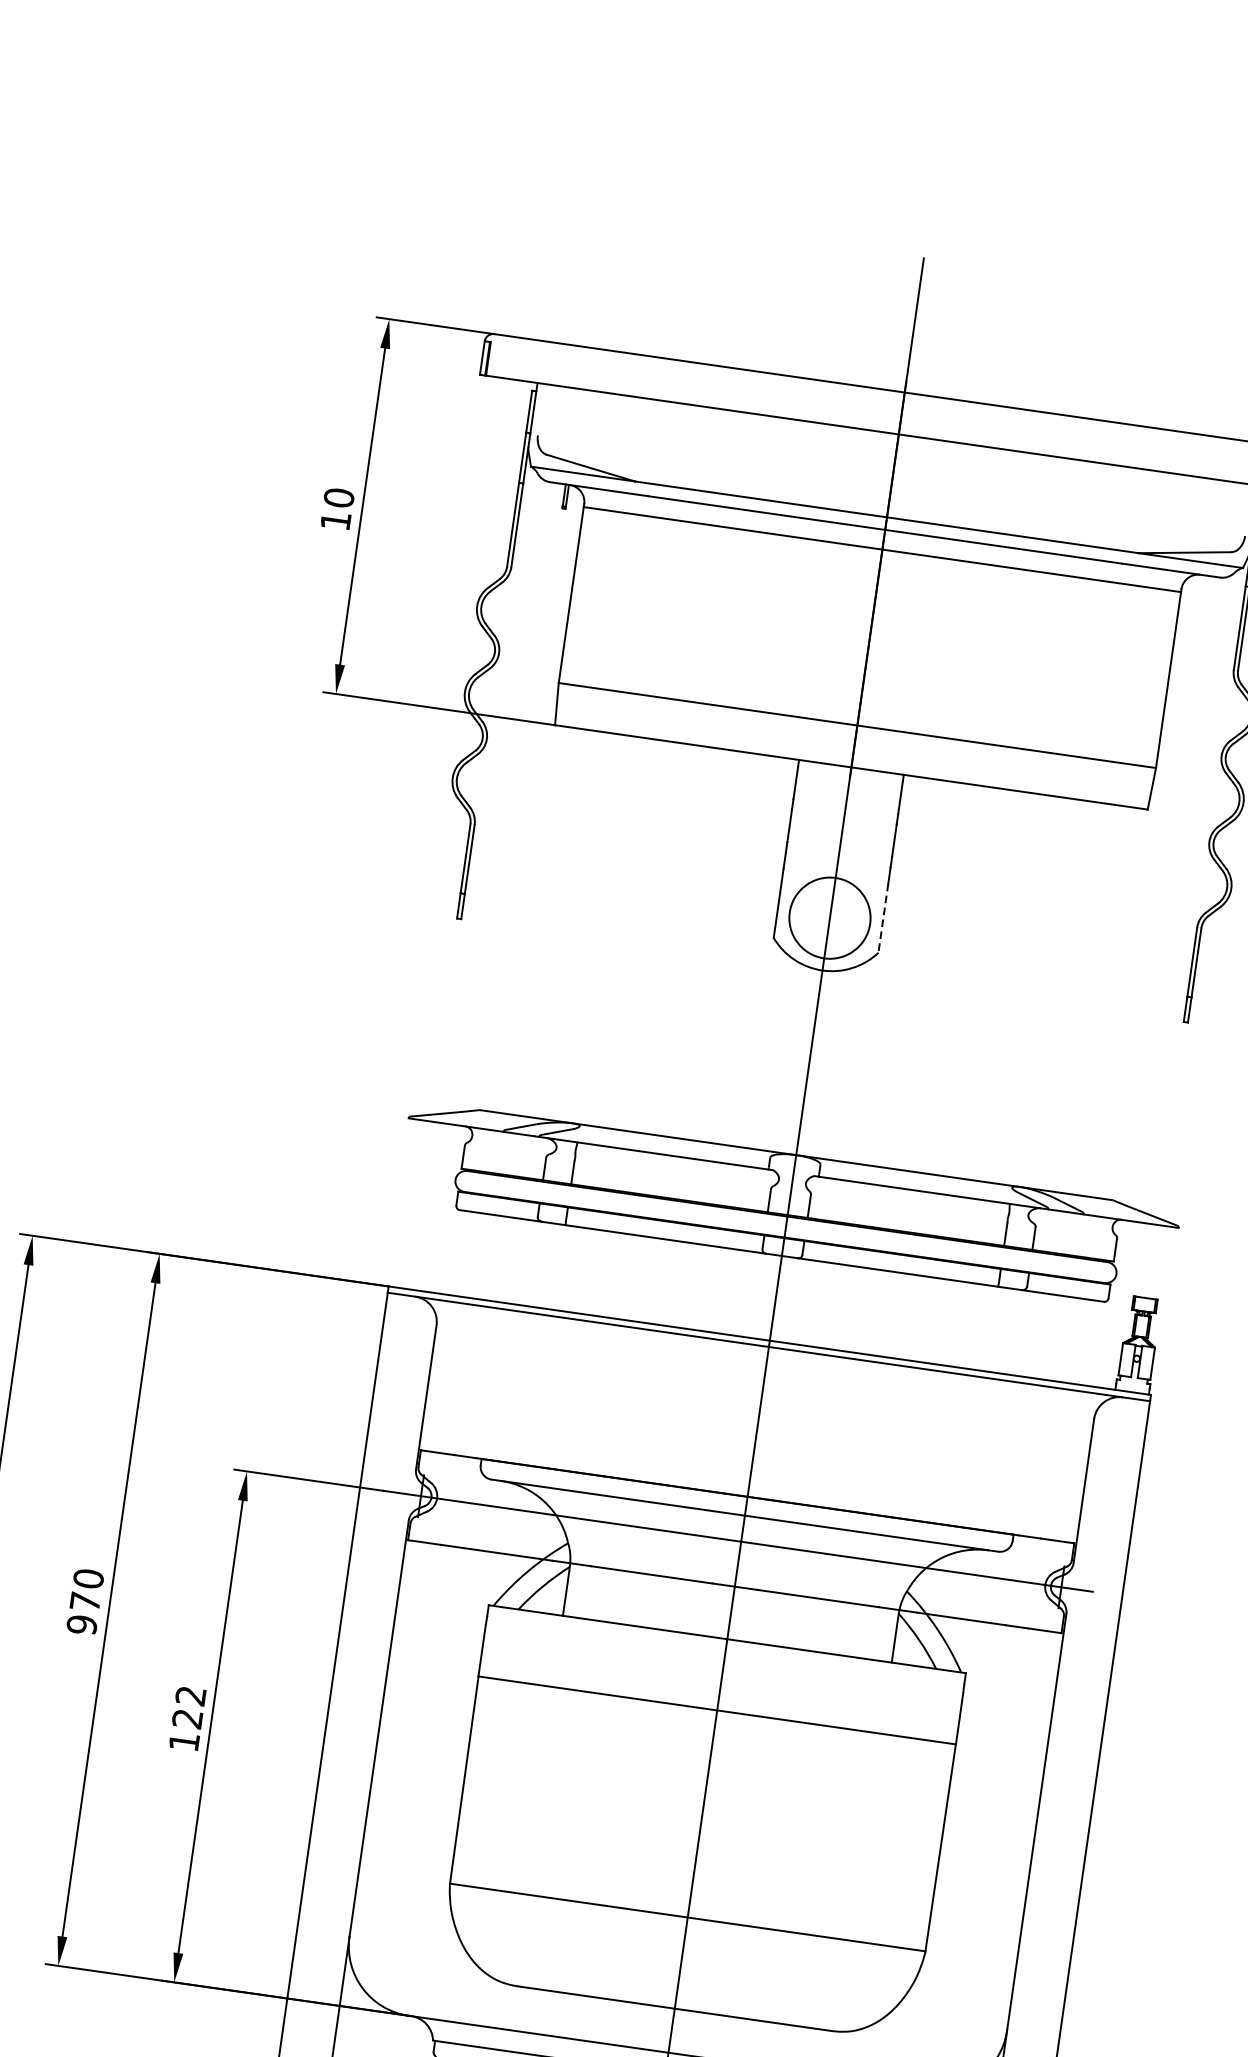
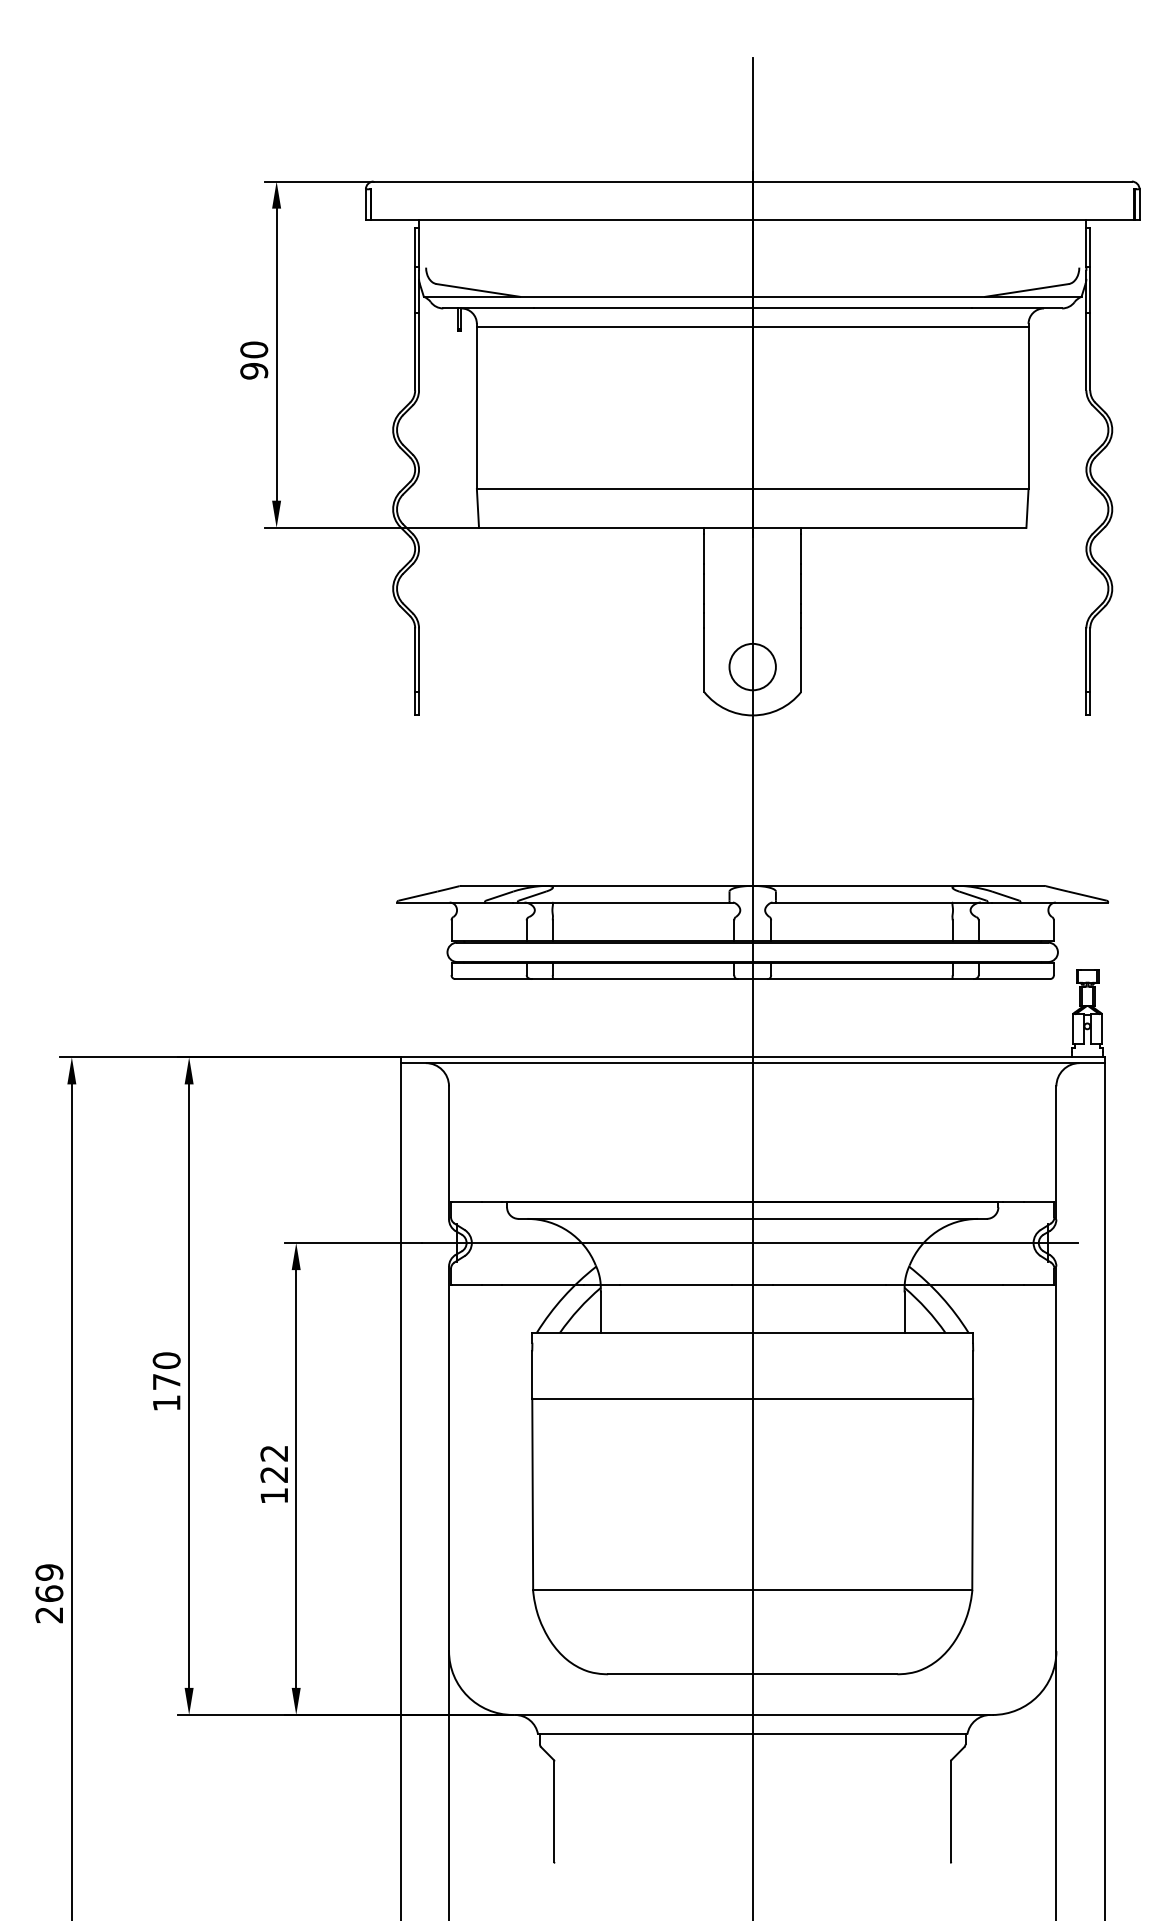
text: (336, 521) -> (254, 371), 10 -> 90
circle: (829, 917) -> (752, 666), size x0.62
line: (883, 918) -> (801, 660), dashed -> solid
text: (81, 1625) -> (166, 1403), 970 -> 170

